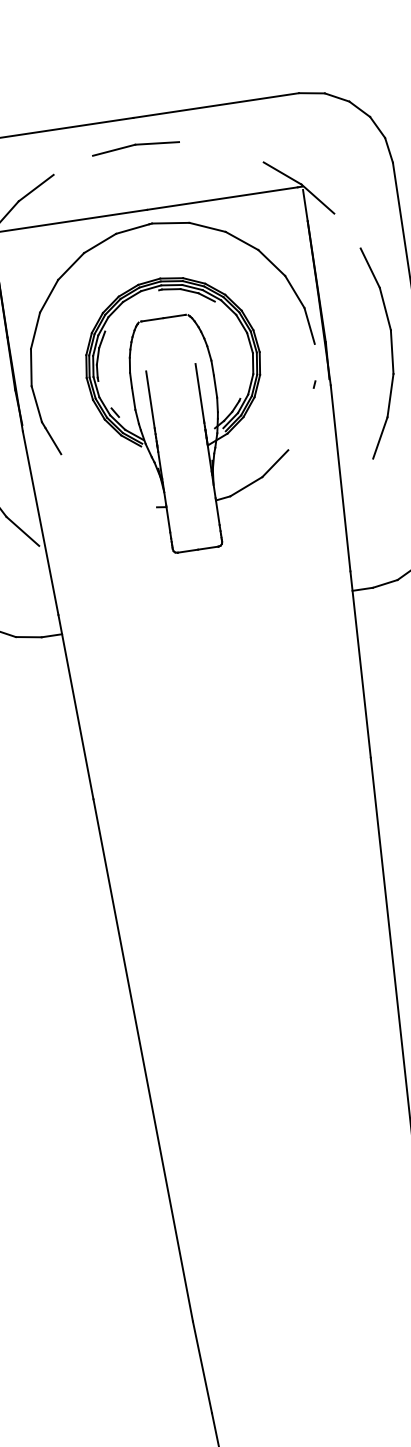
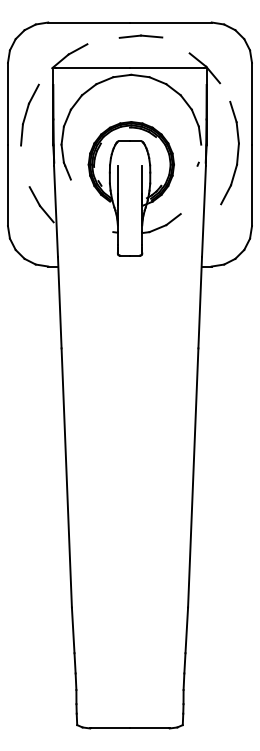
part: (134, 146) -> (140, 36), moved
part: (186, 412) -> (134, 188), moved

